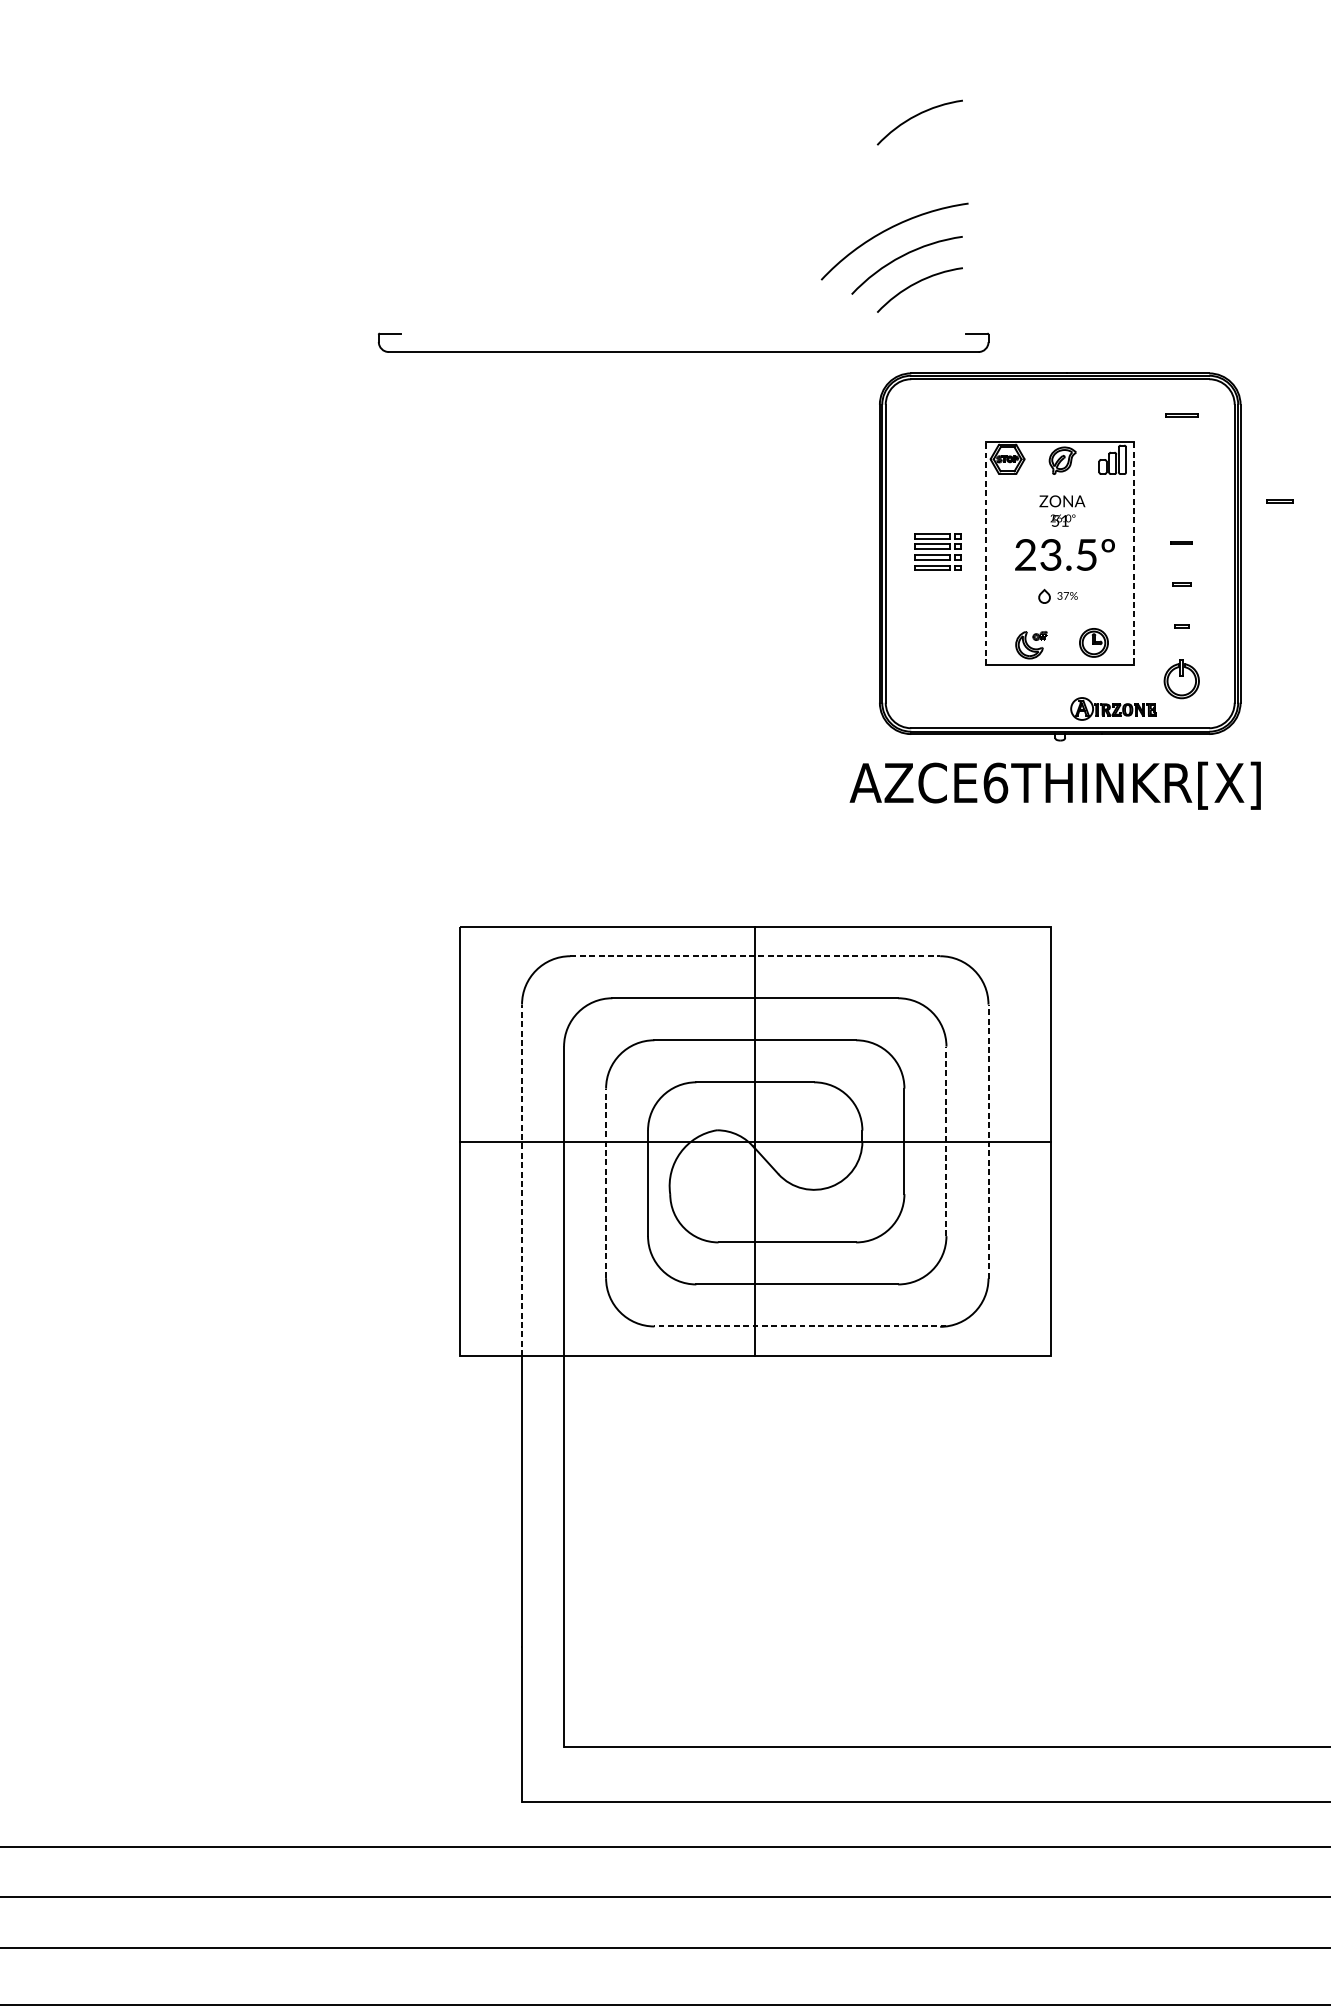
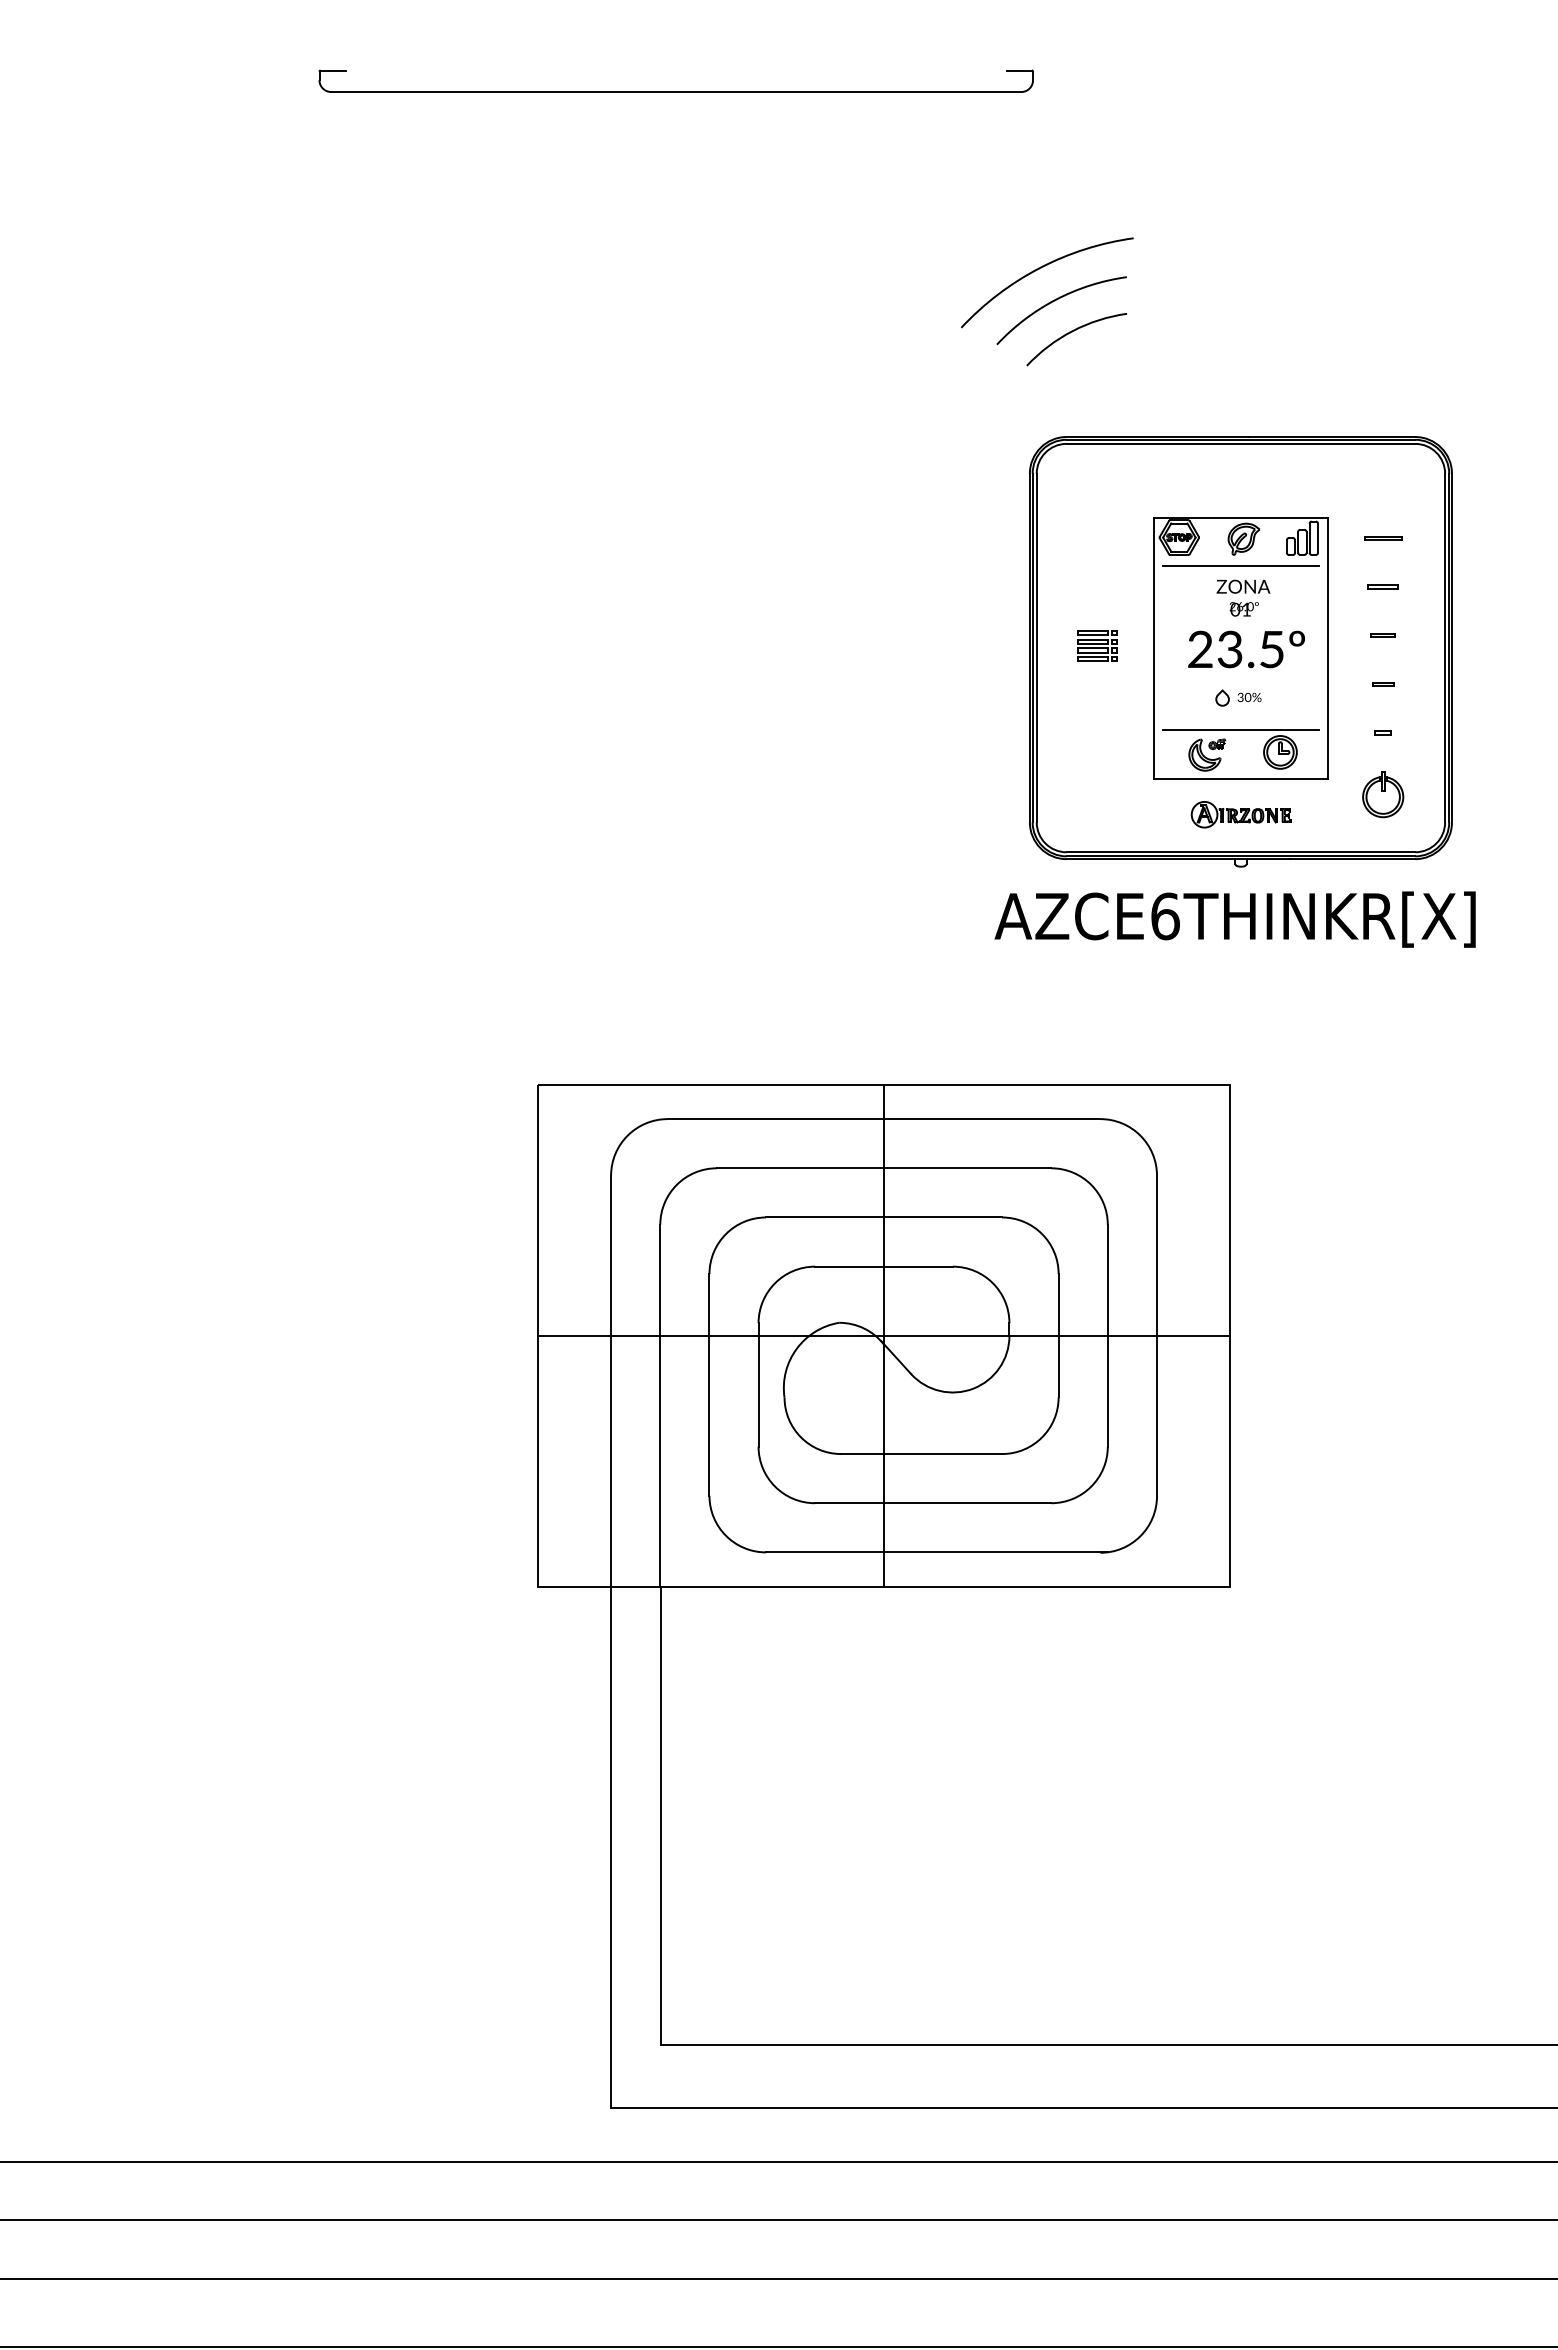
arc: (916, 116) -> (1072, 136), removed
part: (683, 351) -> (675, 91), moved
line: (1182, 414) -> (1383, 537), moved
line: (1059, 484) -> (1240, 566), added
part: (1279, 501) -> (1382, 586), moved
text: (1055, 520) -> (1235, 609), 51 -> 01
part: (937, 551) -> (1097, 645), size x0.71
line: (986, 554) -> (1154, 648), dashed -> solid
line: (1134, 554) -> (1327, 648), dashed -> solid
text: (1065, 595) -> (1247, 697), 37% -> 30%
line: (1059, 624) -> (1240, 730), added
part: (1112, 708) -> (1240, 814), moved
line: (755, 956) -> (884, 1119), dashed -> solid
line: (946, 1141) -> (1107, 1335), dashed -> solid
line: (988, 1141) -> (1157, 1335), dashed -> solid
line: (522, 1180) -> (611, 1381), dashed -> solid
line: (606, 1183) -> (709, 1384), dashed -> solid
line: (800, 1326) -> (936, 1552), dashed -> solid

